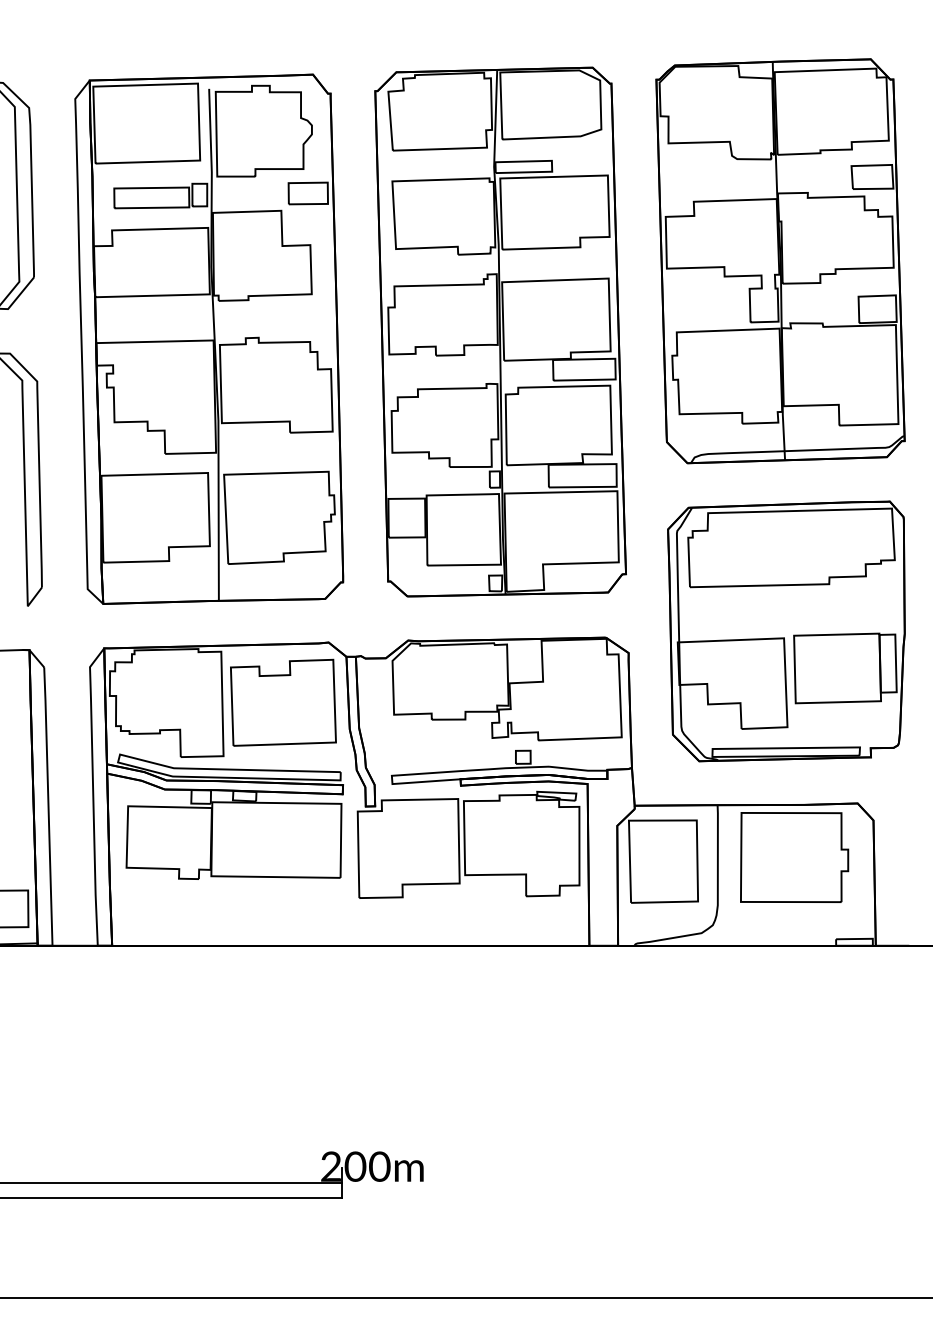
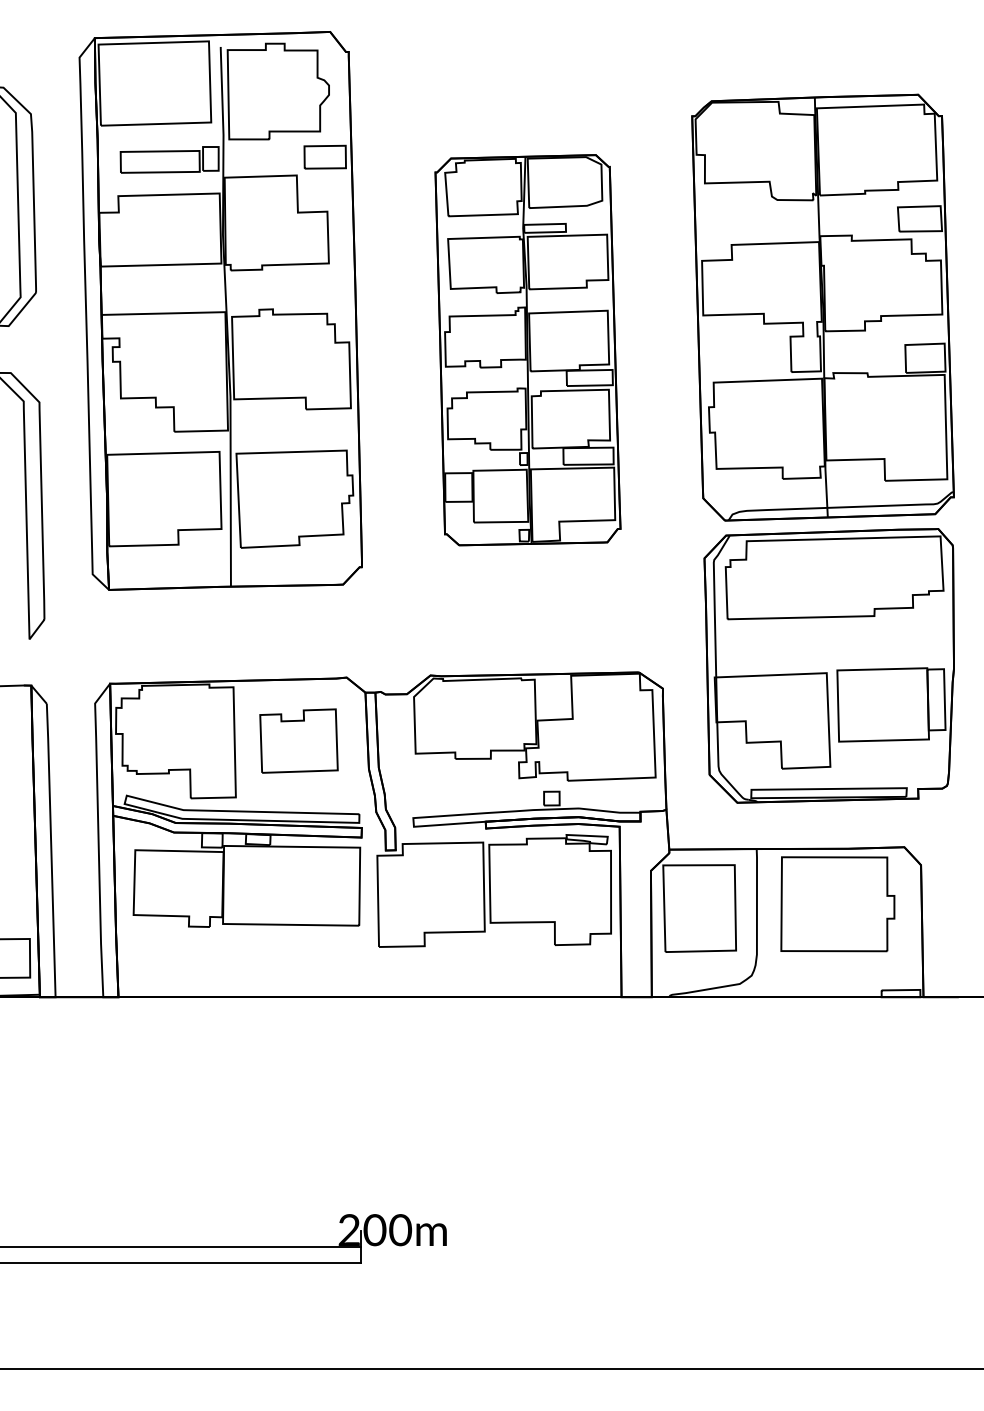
part: (780, 261) -> (822, 307), moved
part: (500, 331) -> (527, 349), size x0.7
part: (208, 338) -> (220, 310), moved
part: (282, 702) -> (298, 740), size x0.7

